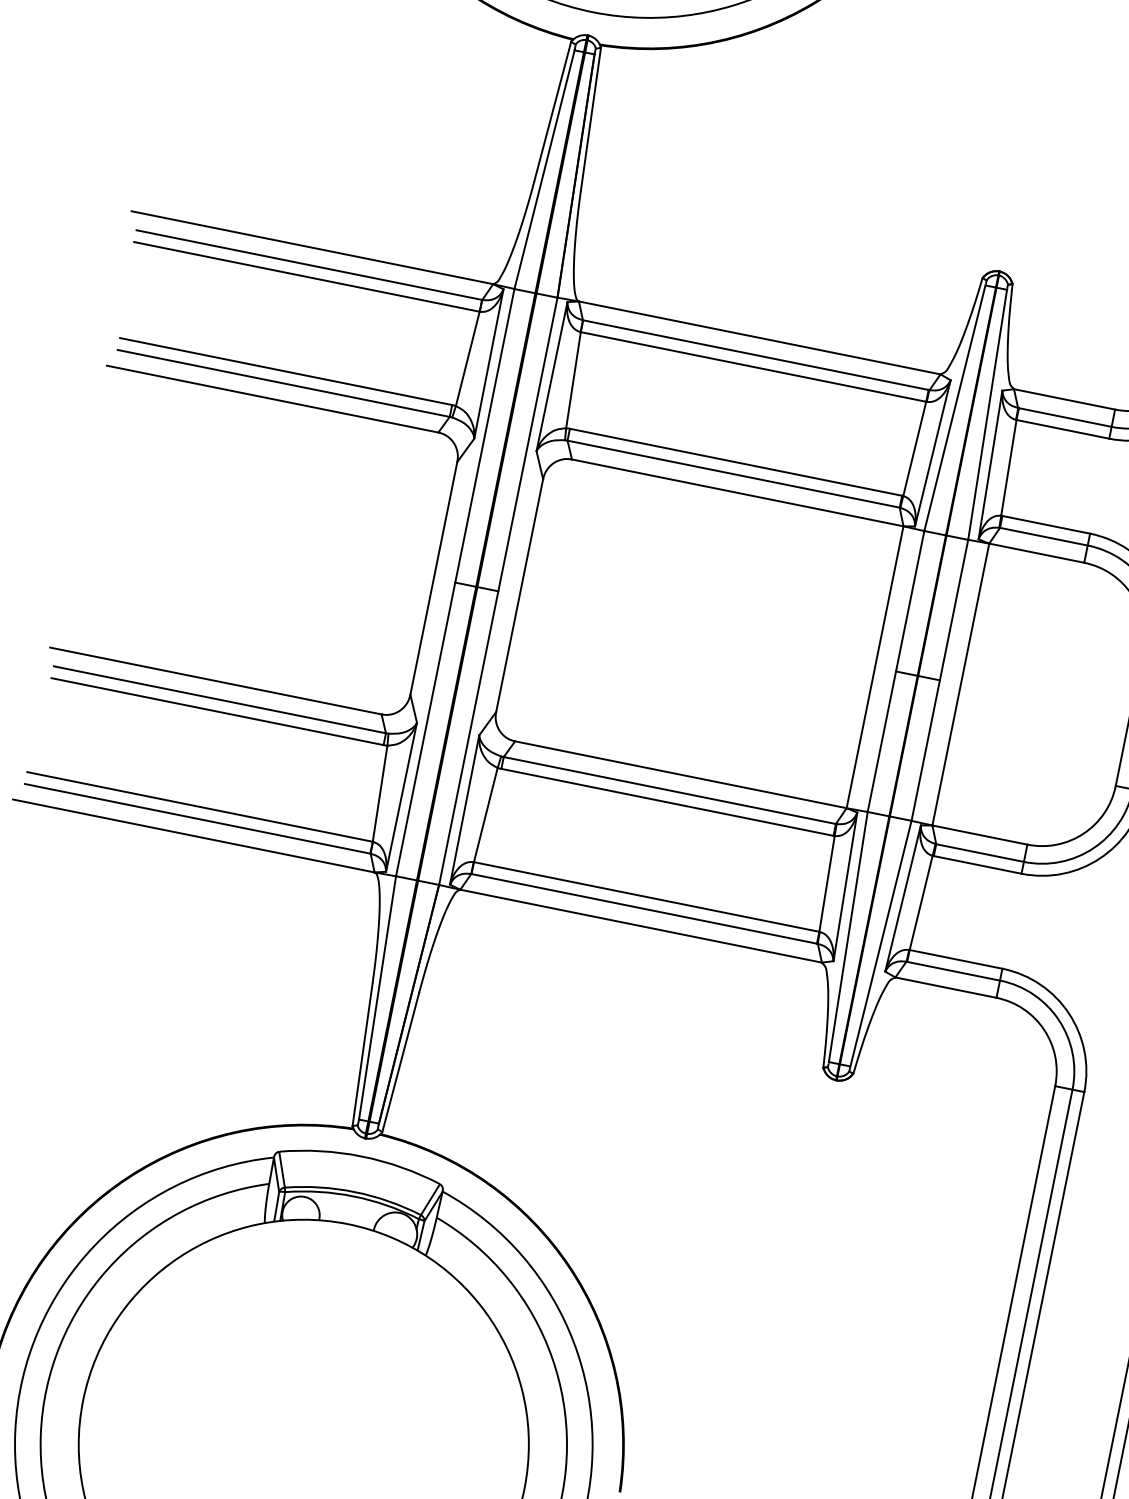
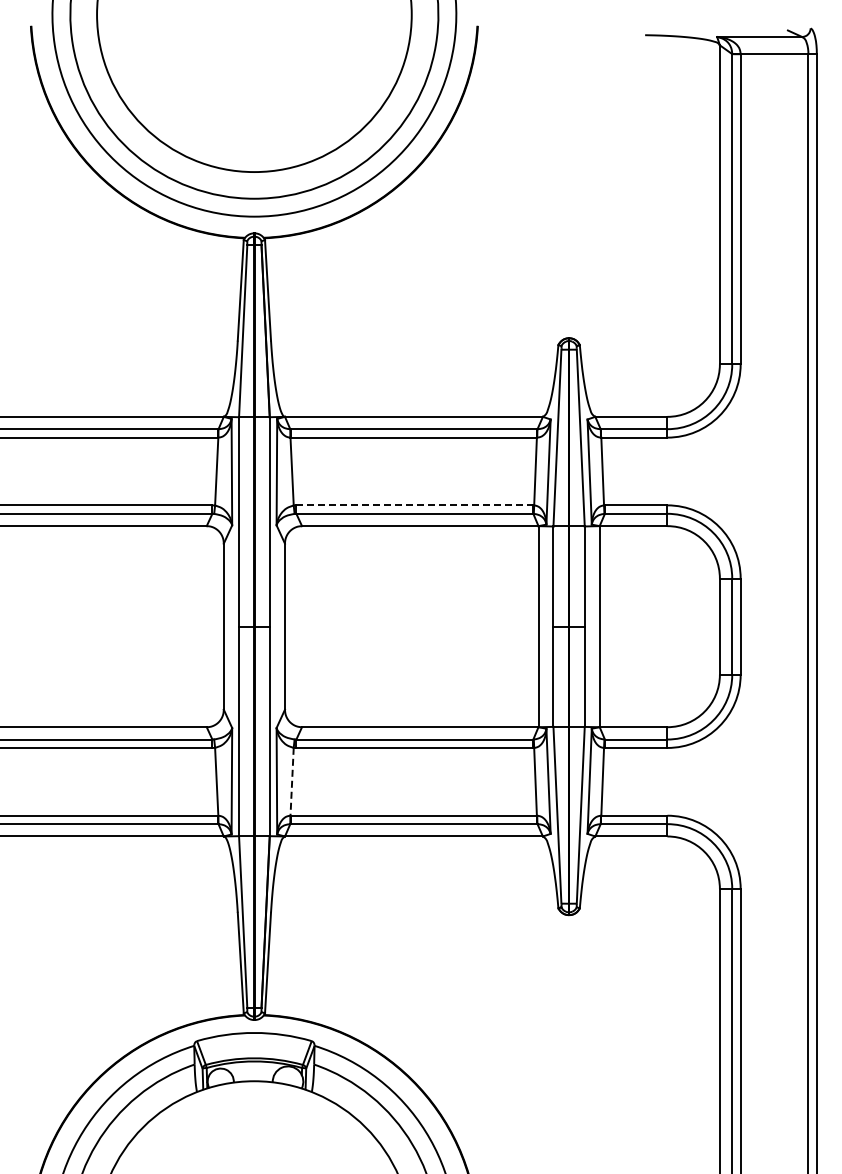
line: (736, 462) -> (415, 505), solid -> dashed
line: (486, 814) -> (292, 781), solid -> dashed

